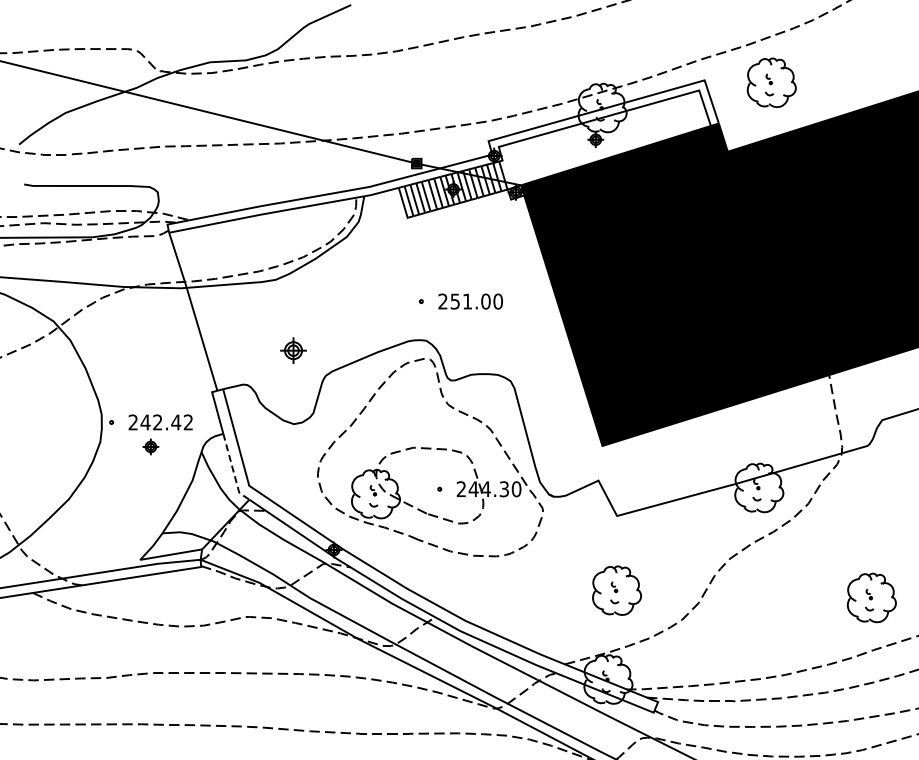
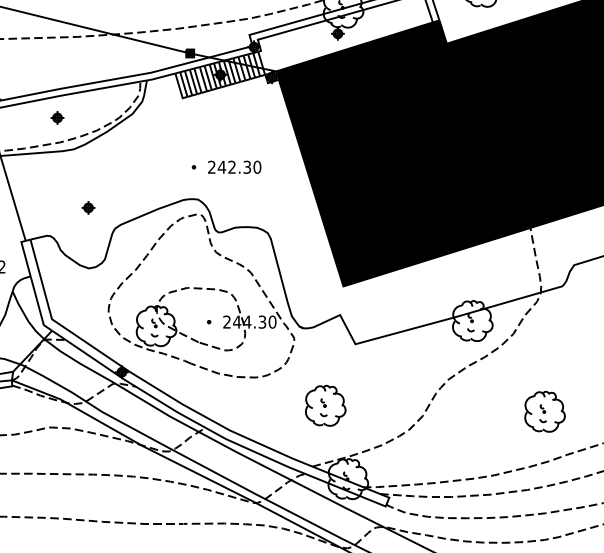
part: (255, 241) -> (57, 117), added
text: (470, 301) -> (234, 167), 251.00 -> 242.30
part: (293, 350) -> (88, 207), size x0.62
line: (233, 470) -> (39, 306), dashed -> solid
part: (616, 590) -> (325, 405), moved
part: (871, 597) -> (544, 411), moved

